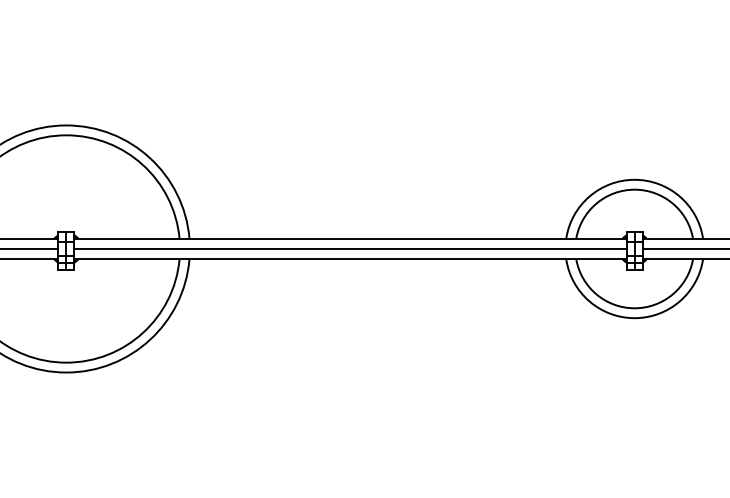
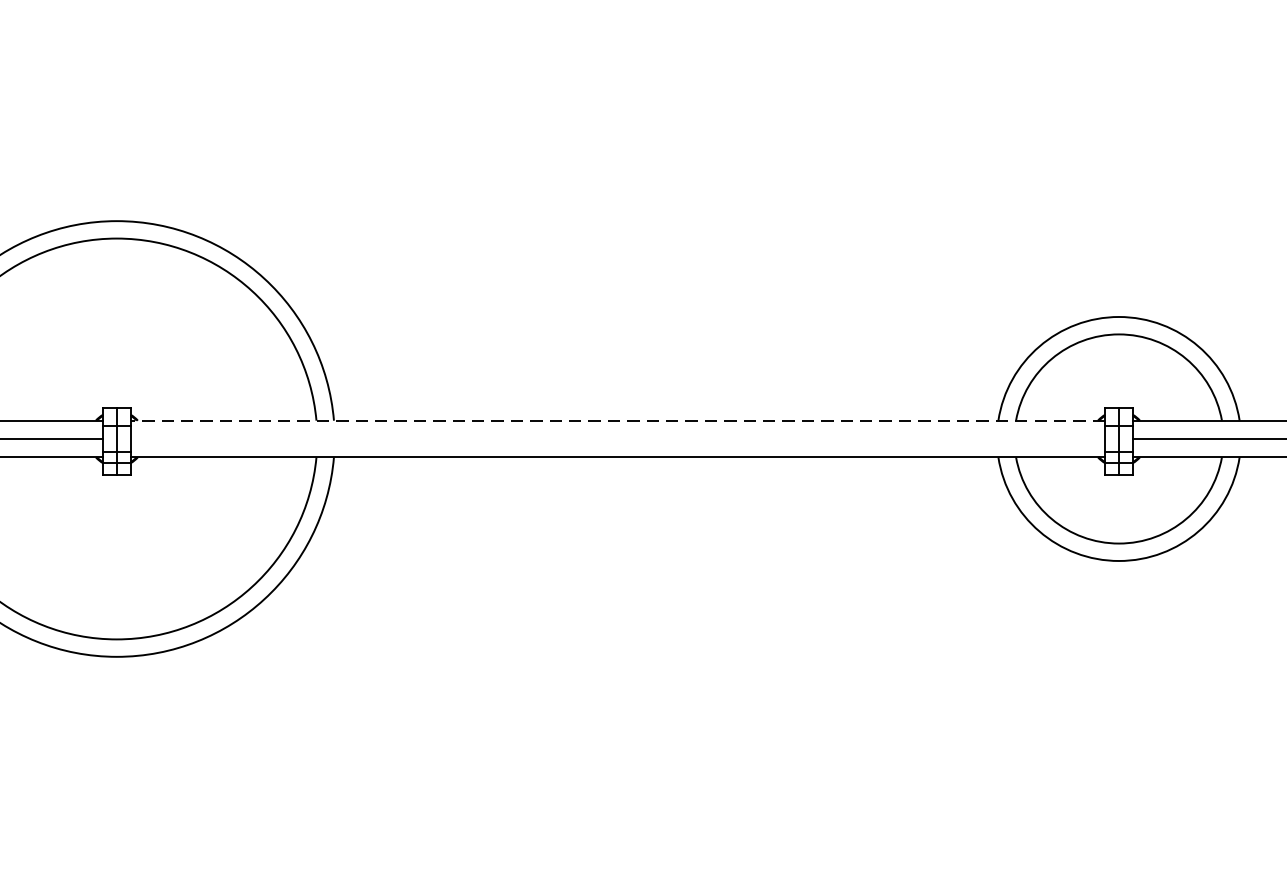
line: (350, 238) -> (617, 420), solid -> dashed
line: (350, 248) -> (617, 438), removed

